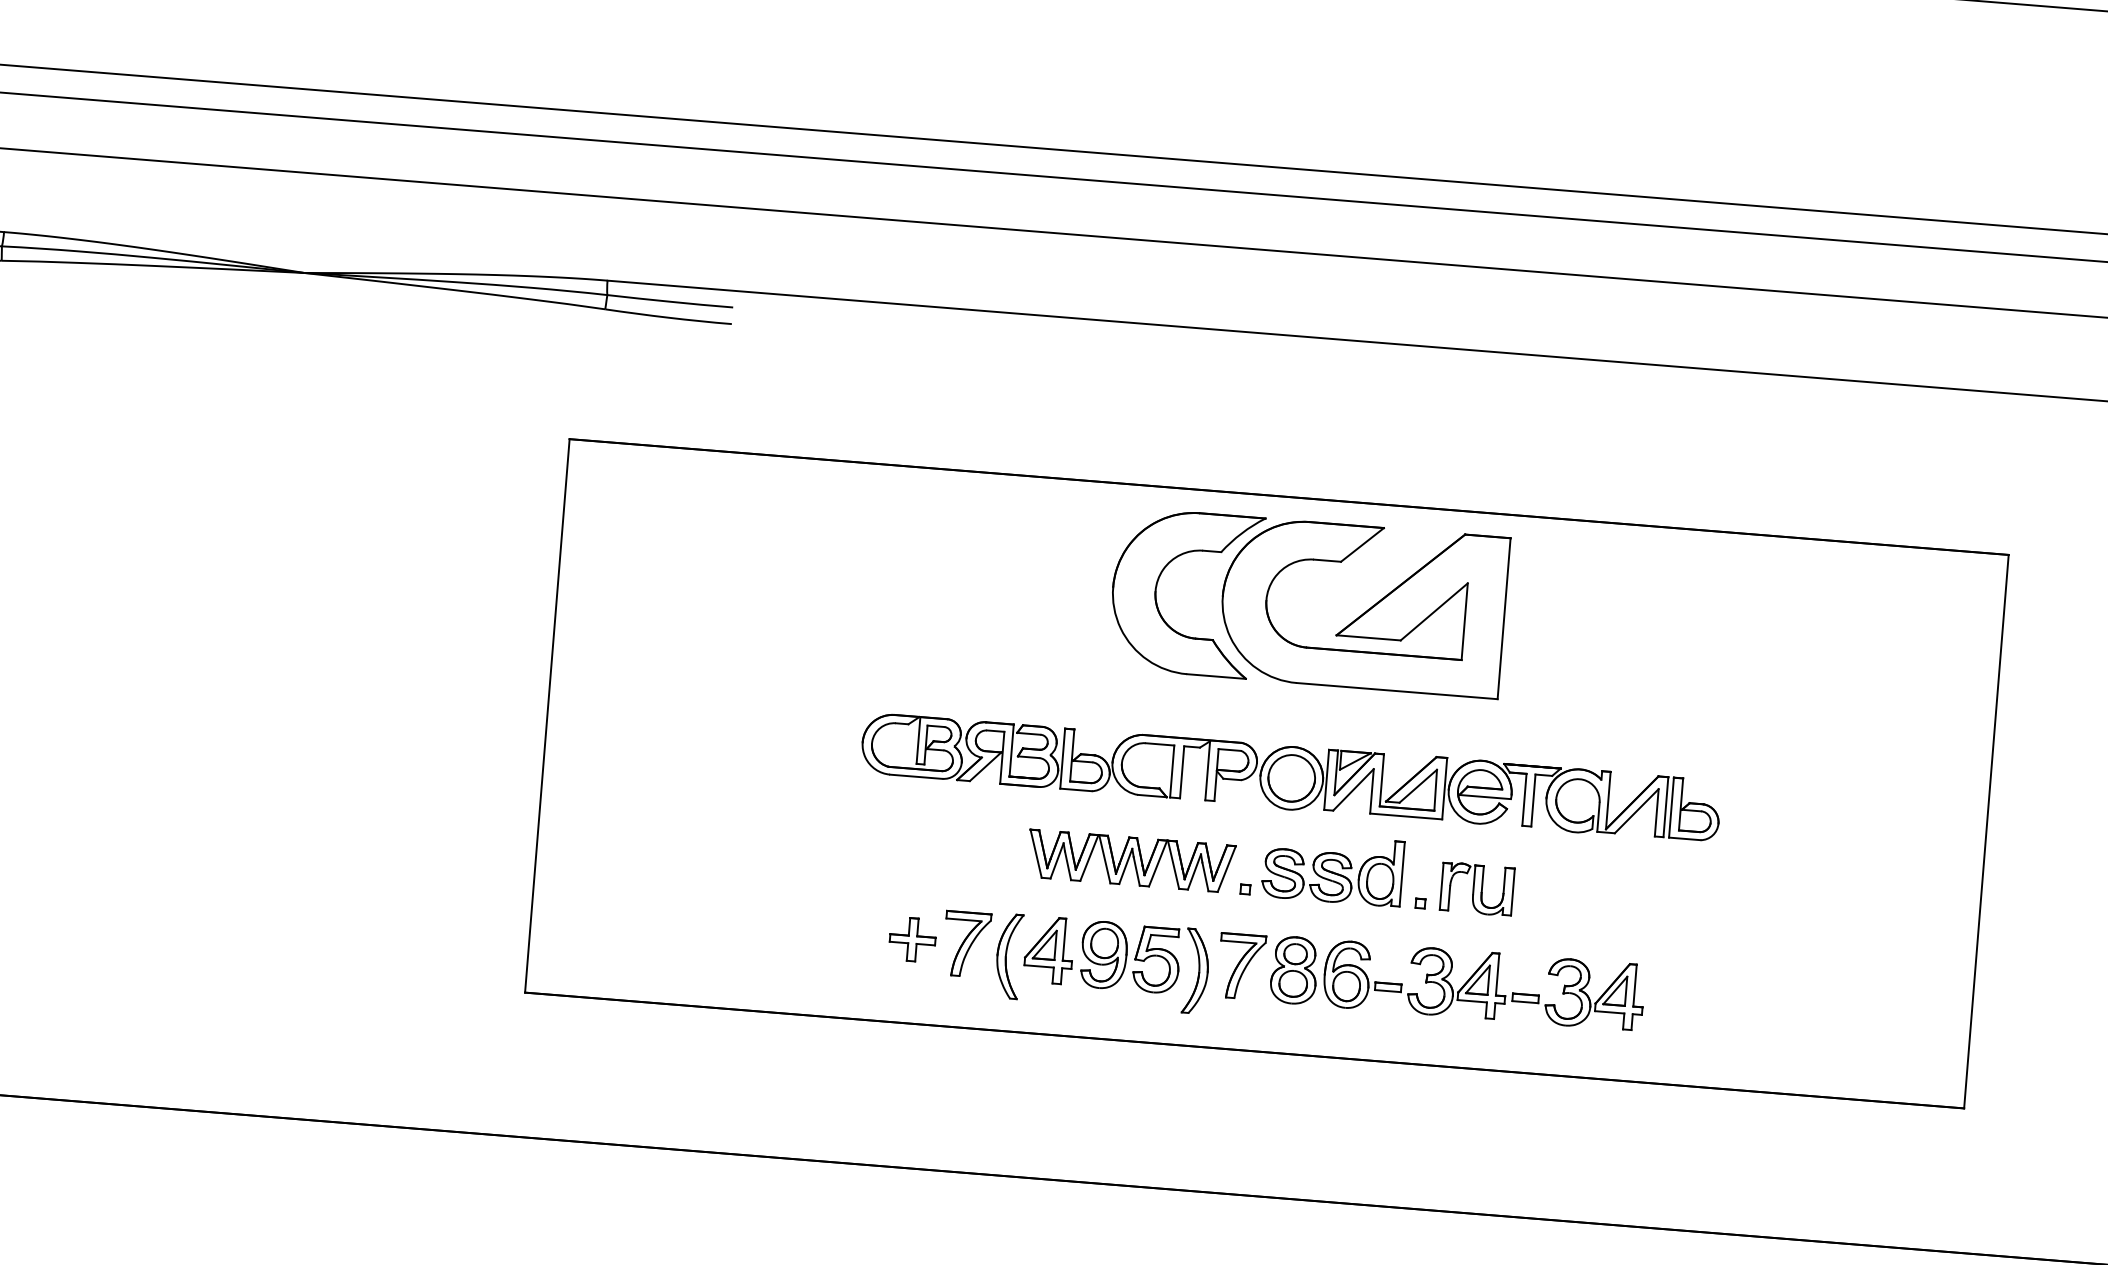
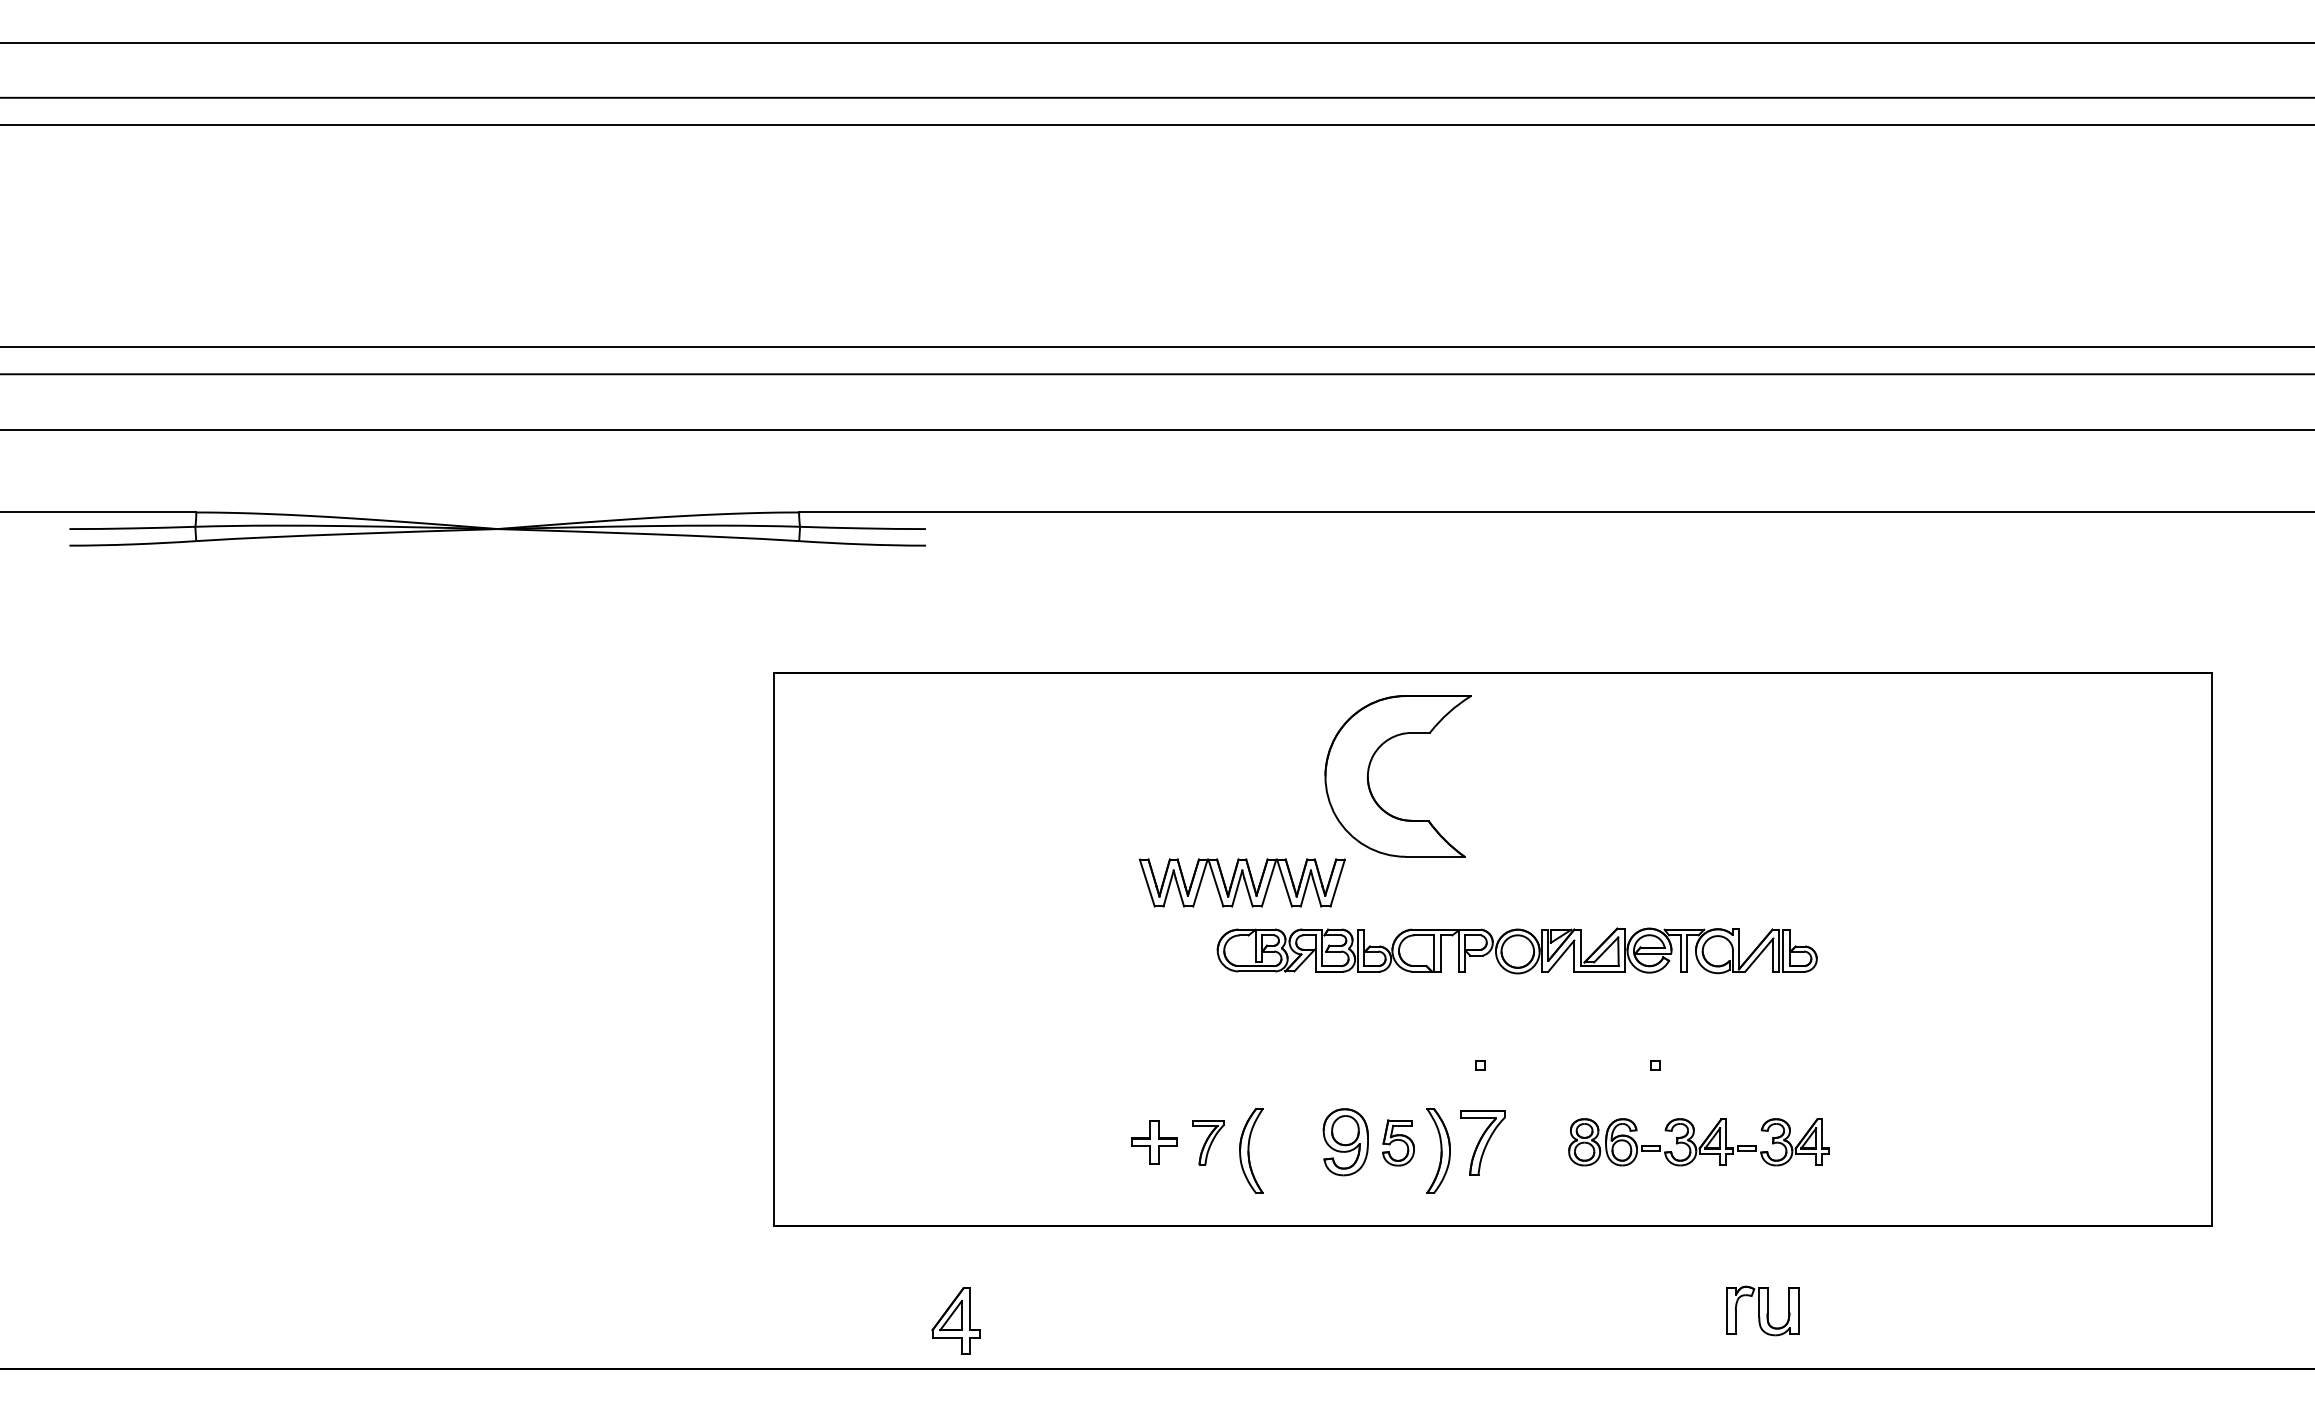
part: (1363, 606) -> (1575, 775), removed
part: (1291, 776) -> (1517, 950), size x0.7
part: (1130, 860) -> (1241, 882), moved
part: (1332, 868) -> (1565, 1038), removed
part: (1476, 888) -> (1762, 1310), moved
part: (966, 944) -> (1208, 1142), size x0.7
part: (1048, 949) -> (955, 1320), moved
part: (1156, 959) -> (1398, 1142), size x0.7
part: (1457, 983) -> (1698, 1142), size x0.7

